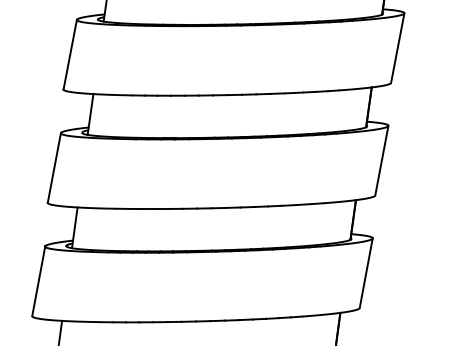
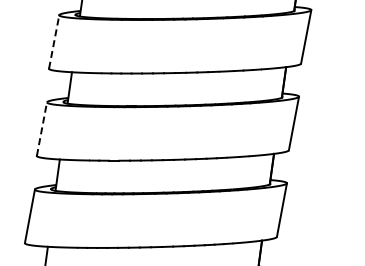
line: (70, 54) -> (54, 41), solid -> dashed
line: (55, 167) -> (42, 128), solid -> dashed

